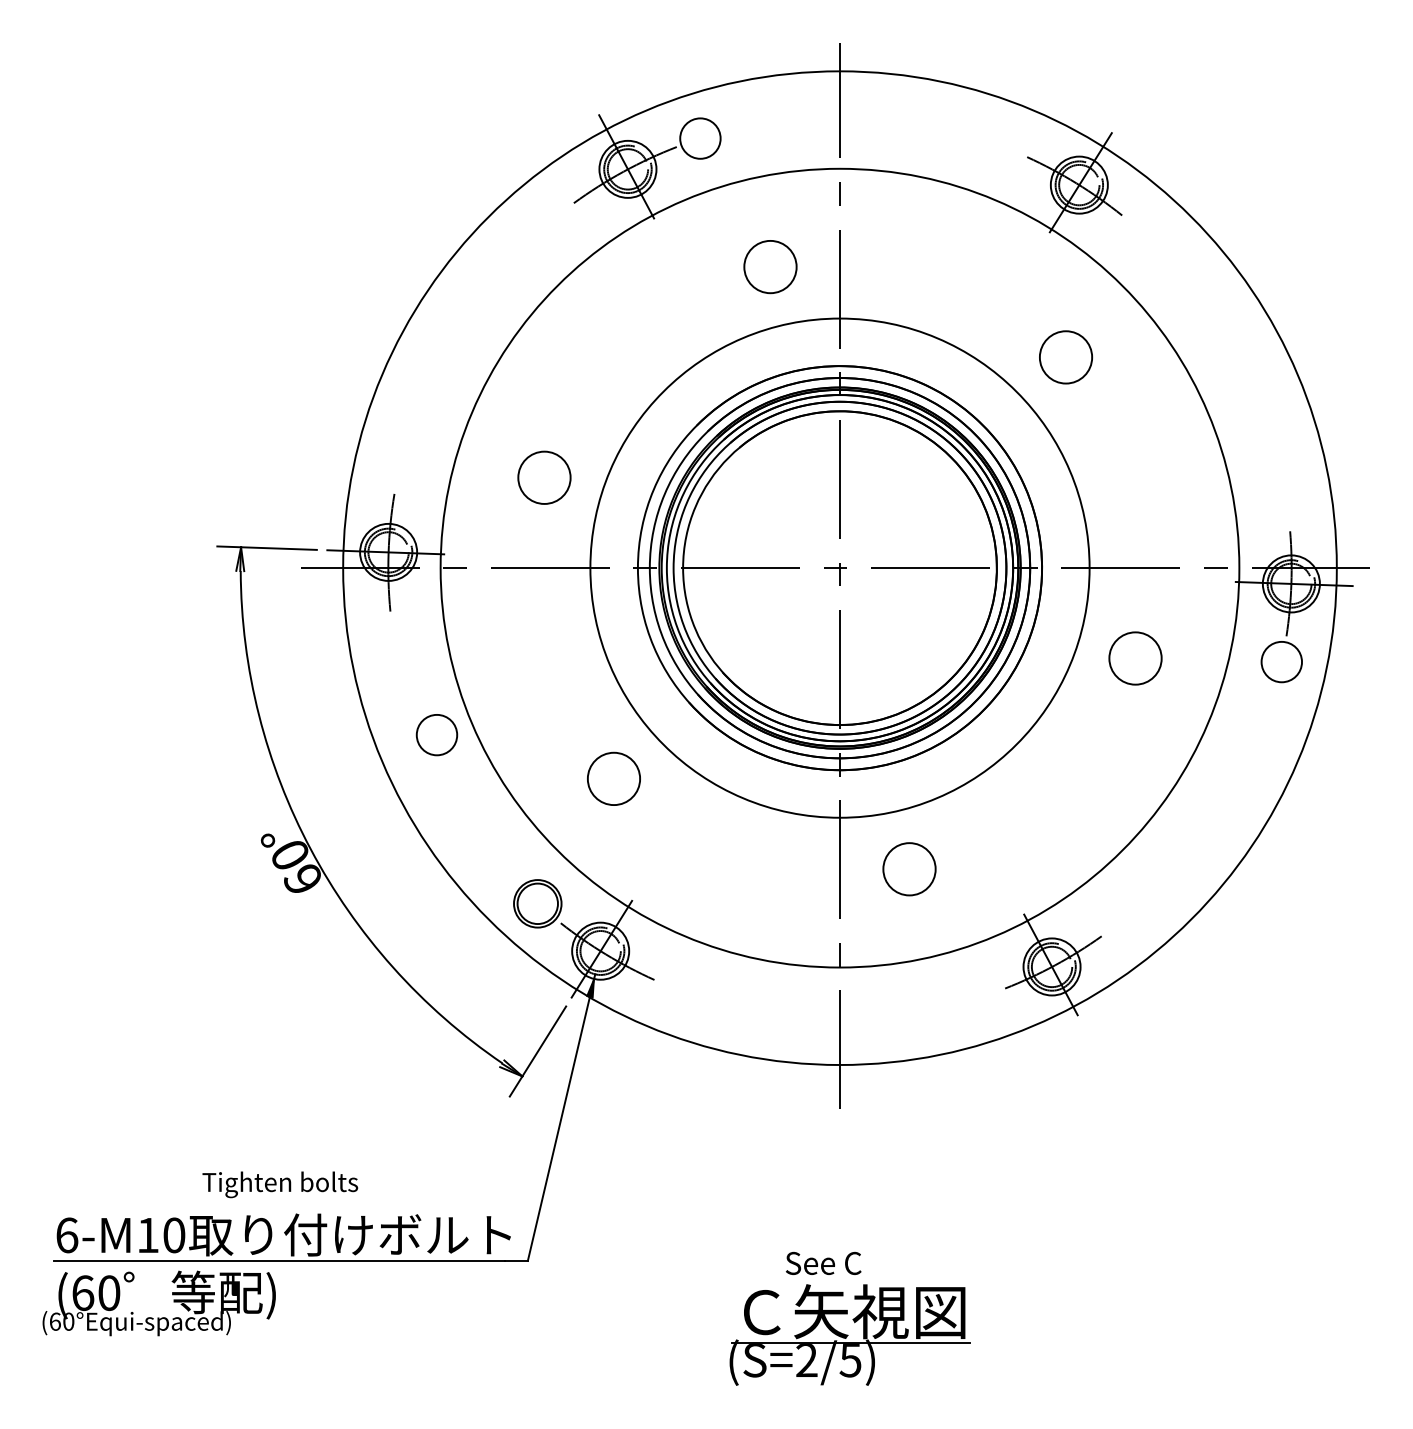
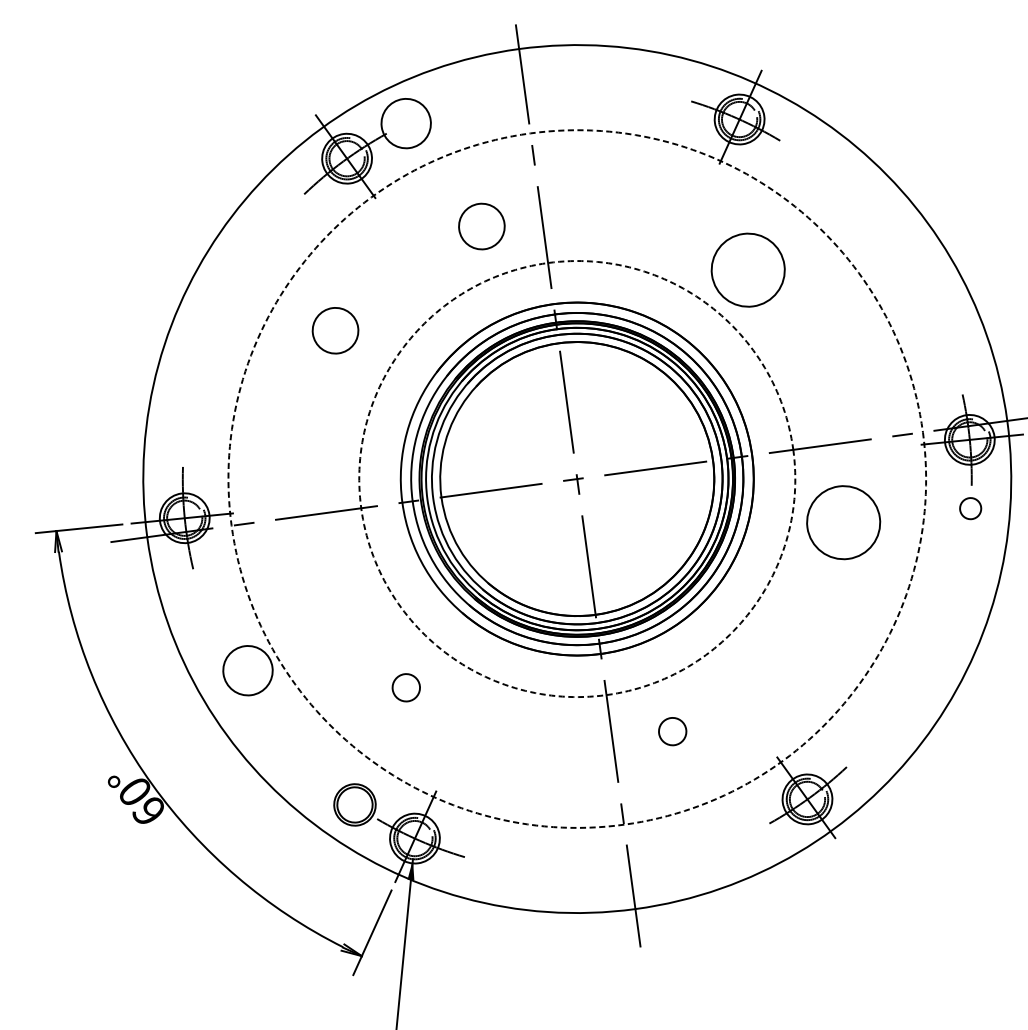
circle: (700, 138) -> (406, 123), size x1.4
circle: (1065, 357) -> (747, 270), size x1.6
circle: (544, 477) -> (335, 330), moved
circle: (839, 567) -> (576, 478), solid -> dashed
circle: (839, 567) -> (576, 478), solid -> dashed
circle: (1135, 658) -> (843, 522), size x1.6
circle: (1281, 661) -> (970, 508), size x0.6
circle: (436, 734) -> (247, 670), size x1.4
circle: (613, 778) -> (405, 687), size x0.6
circle: (909, 869) -> (672, 731), size x0.6

